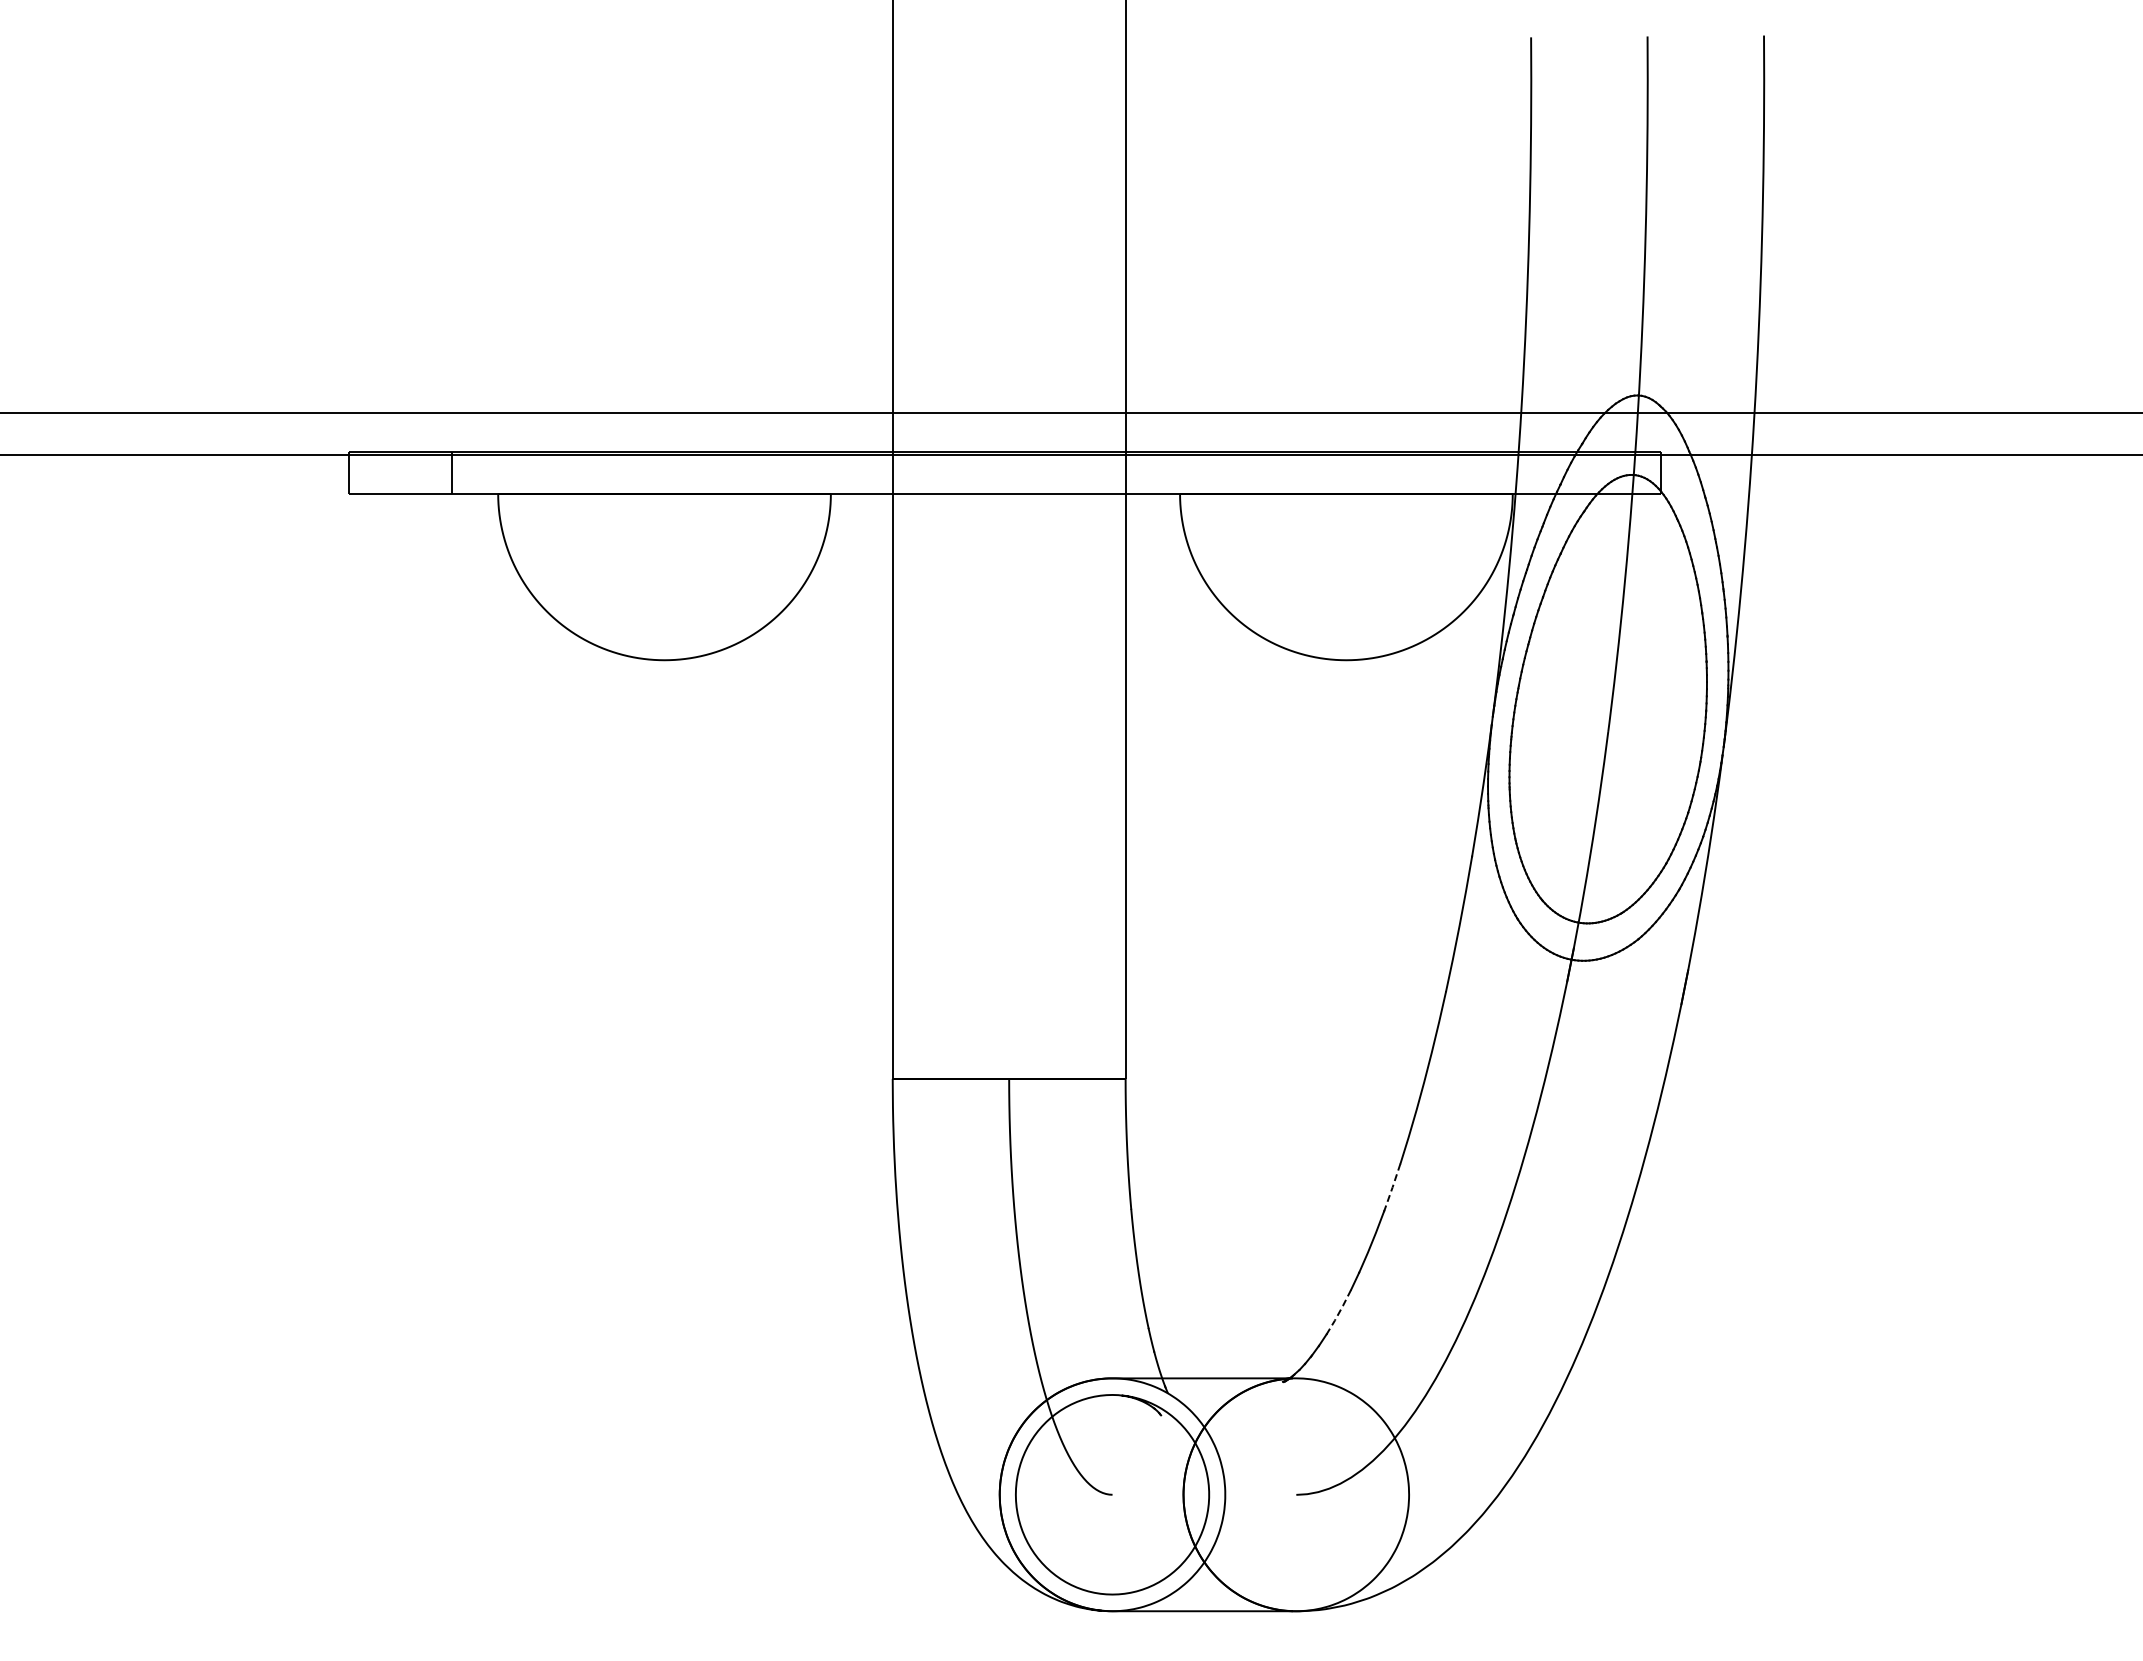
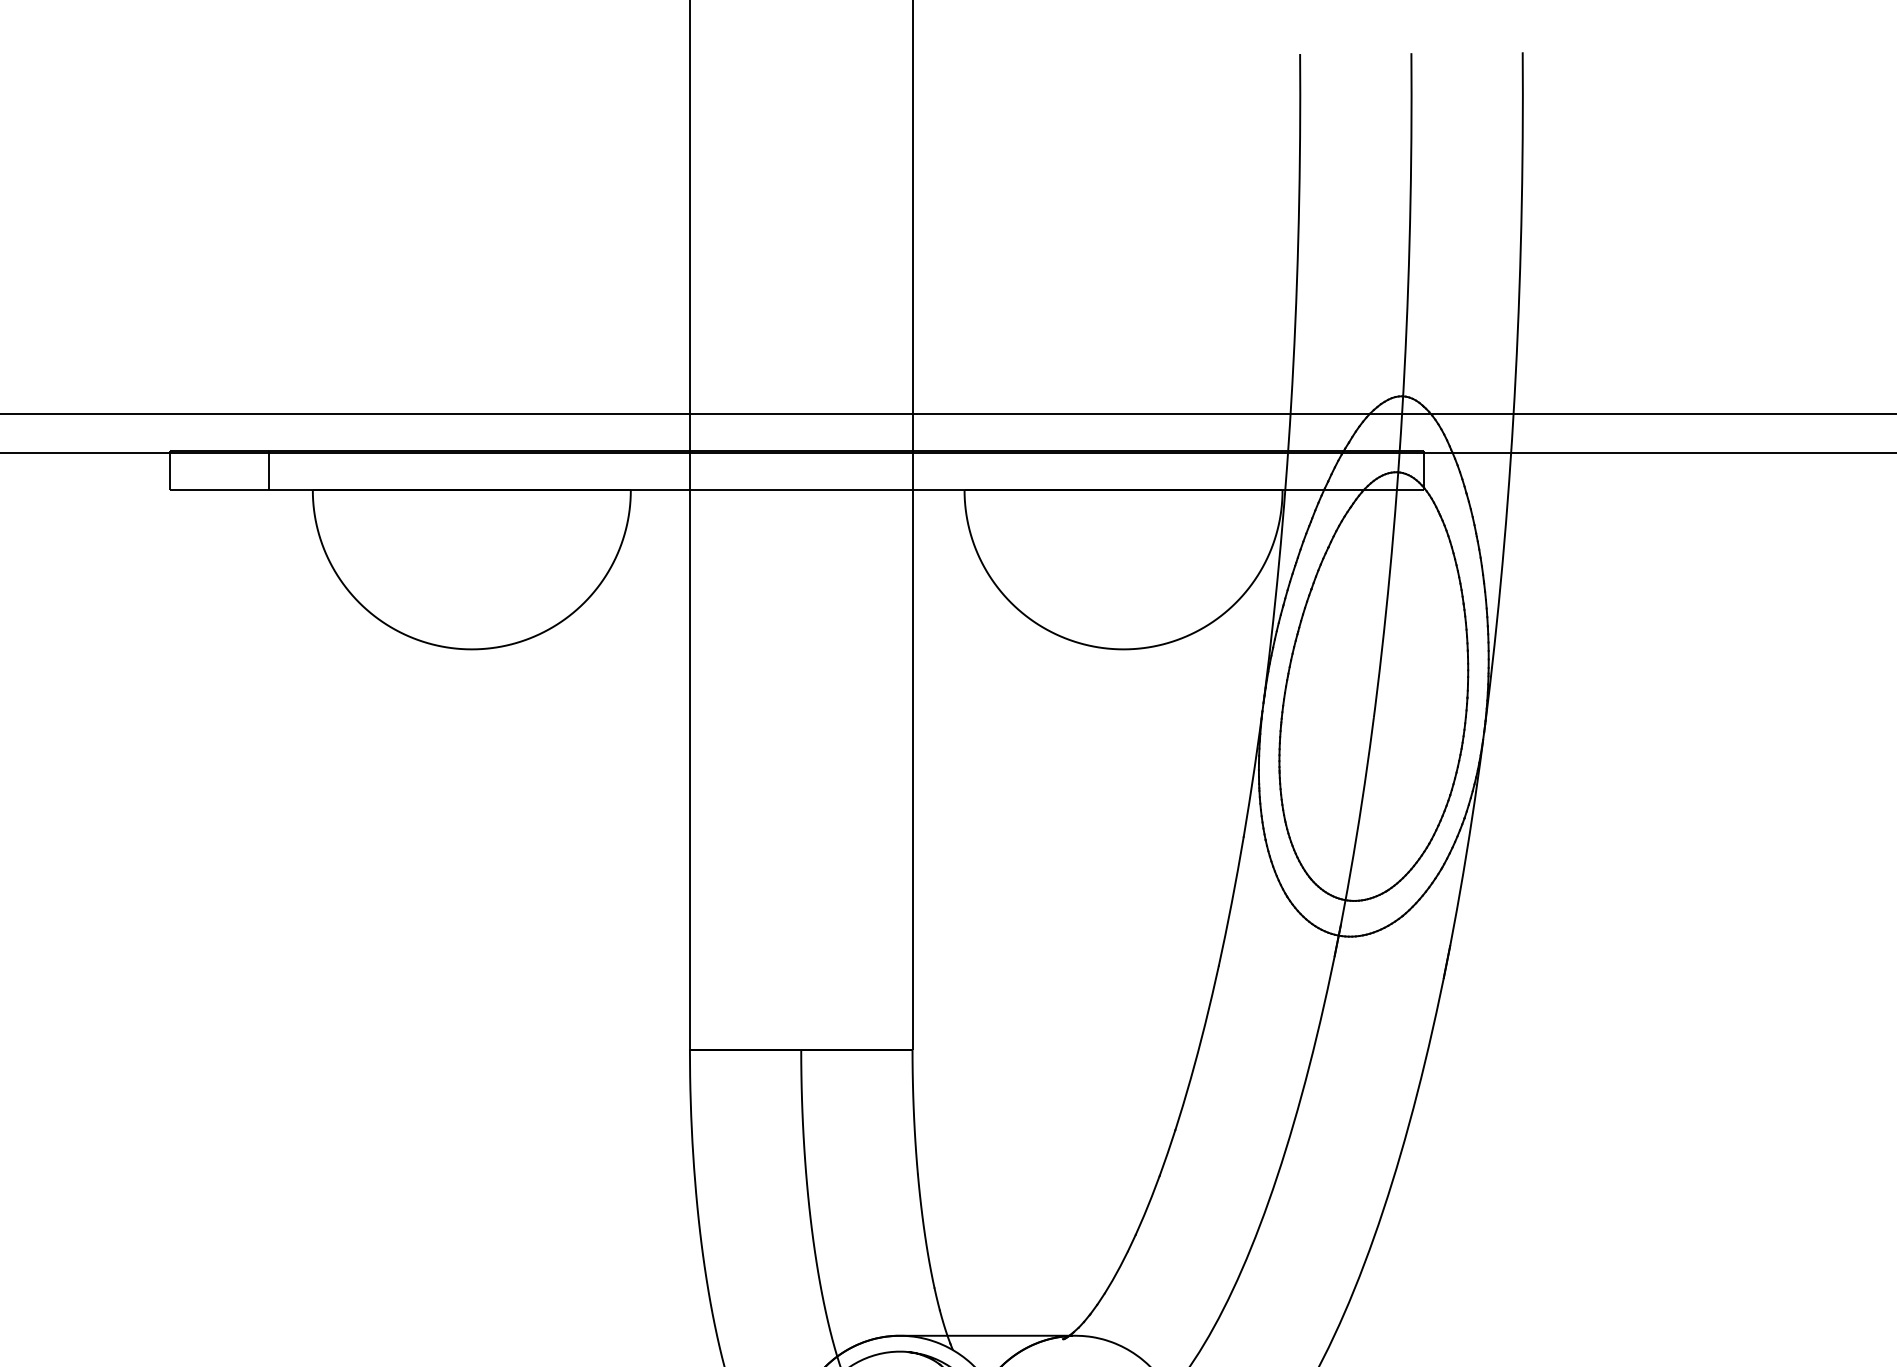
line: (1392, 1187) -> (1167, 1153), dashed -> solid
line: (1339, 1311) -> (1116, 1271), dashed -> solid

